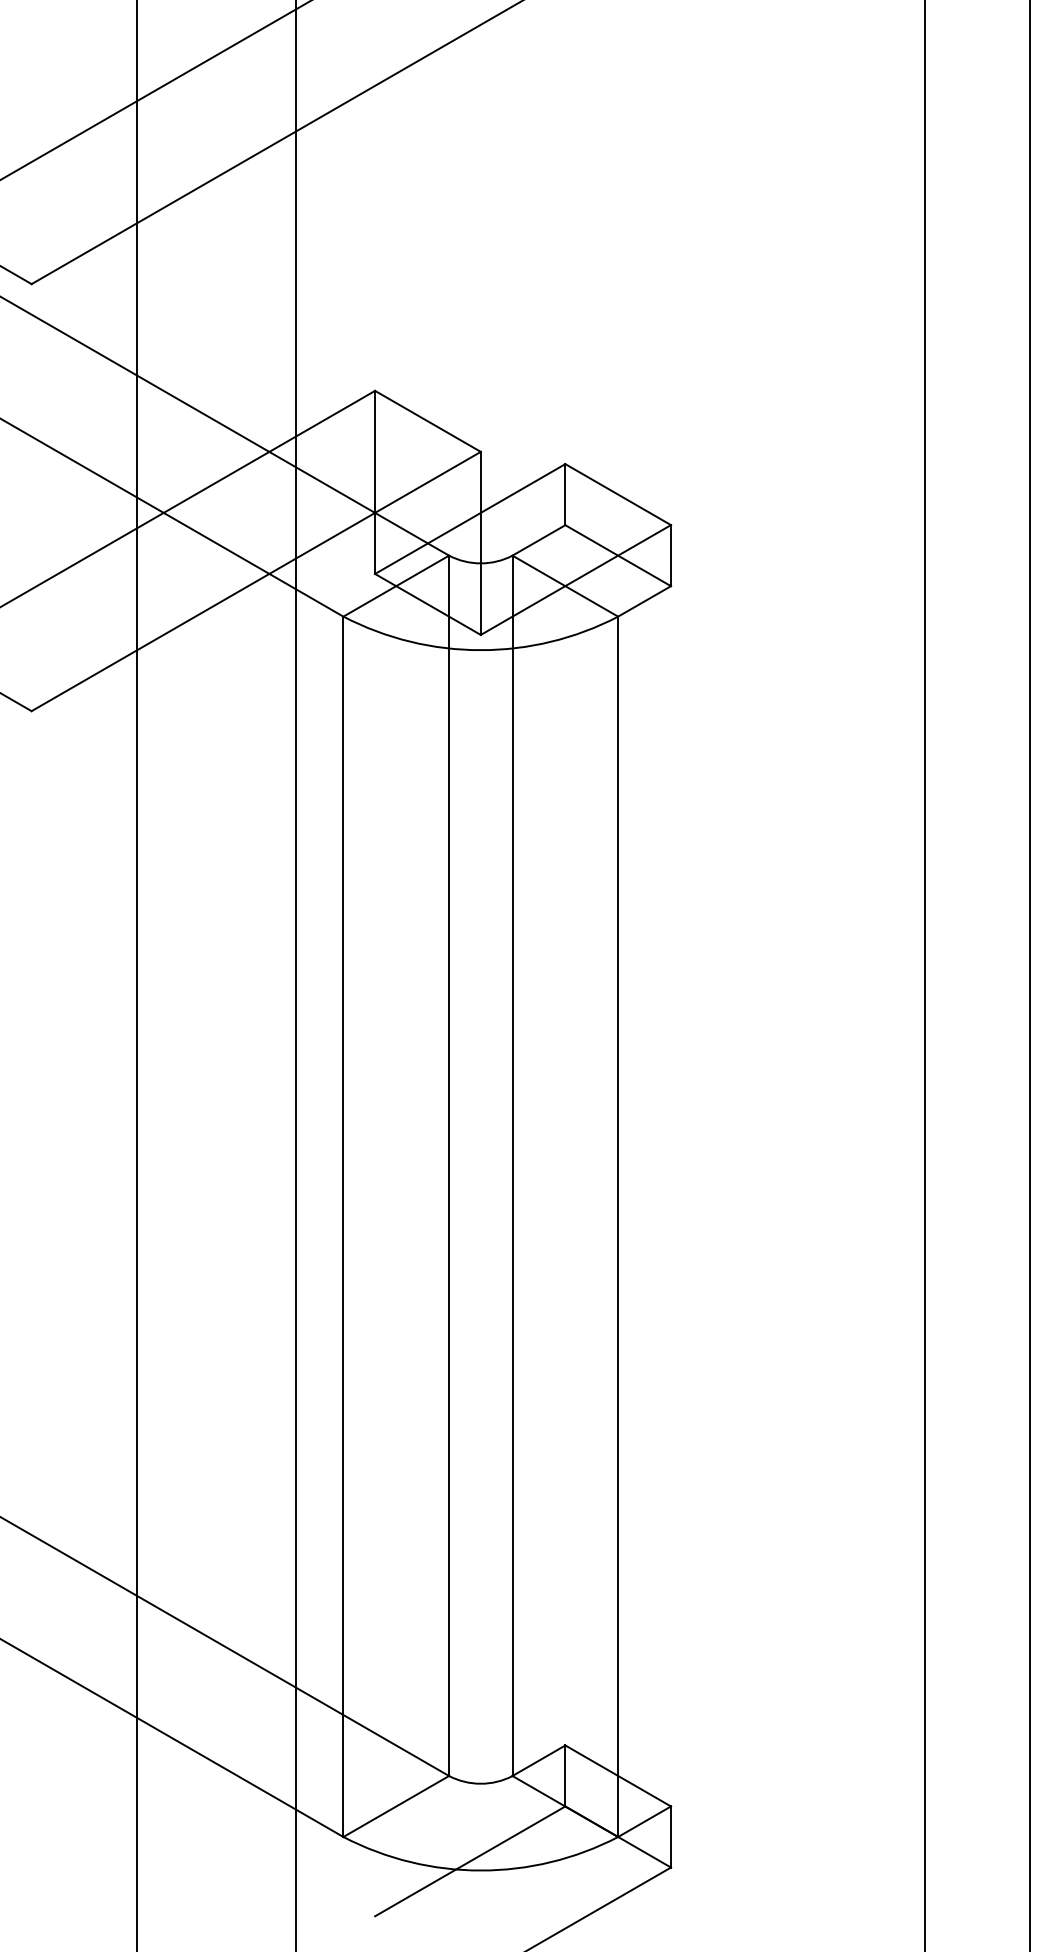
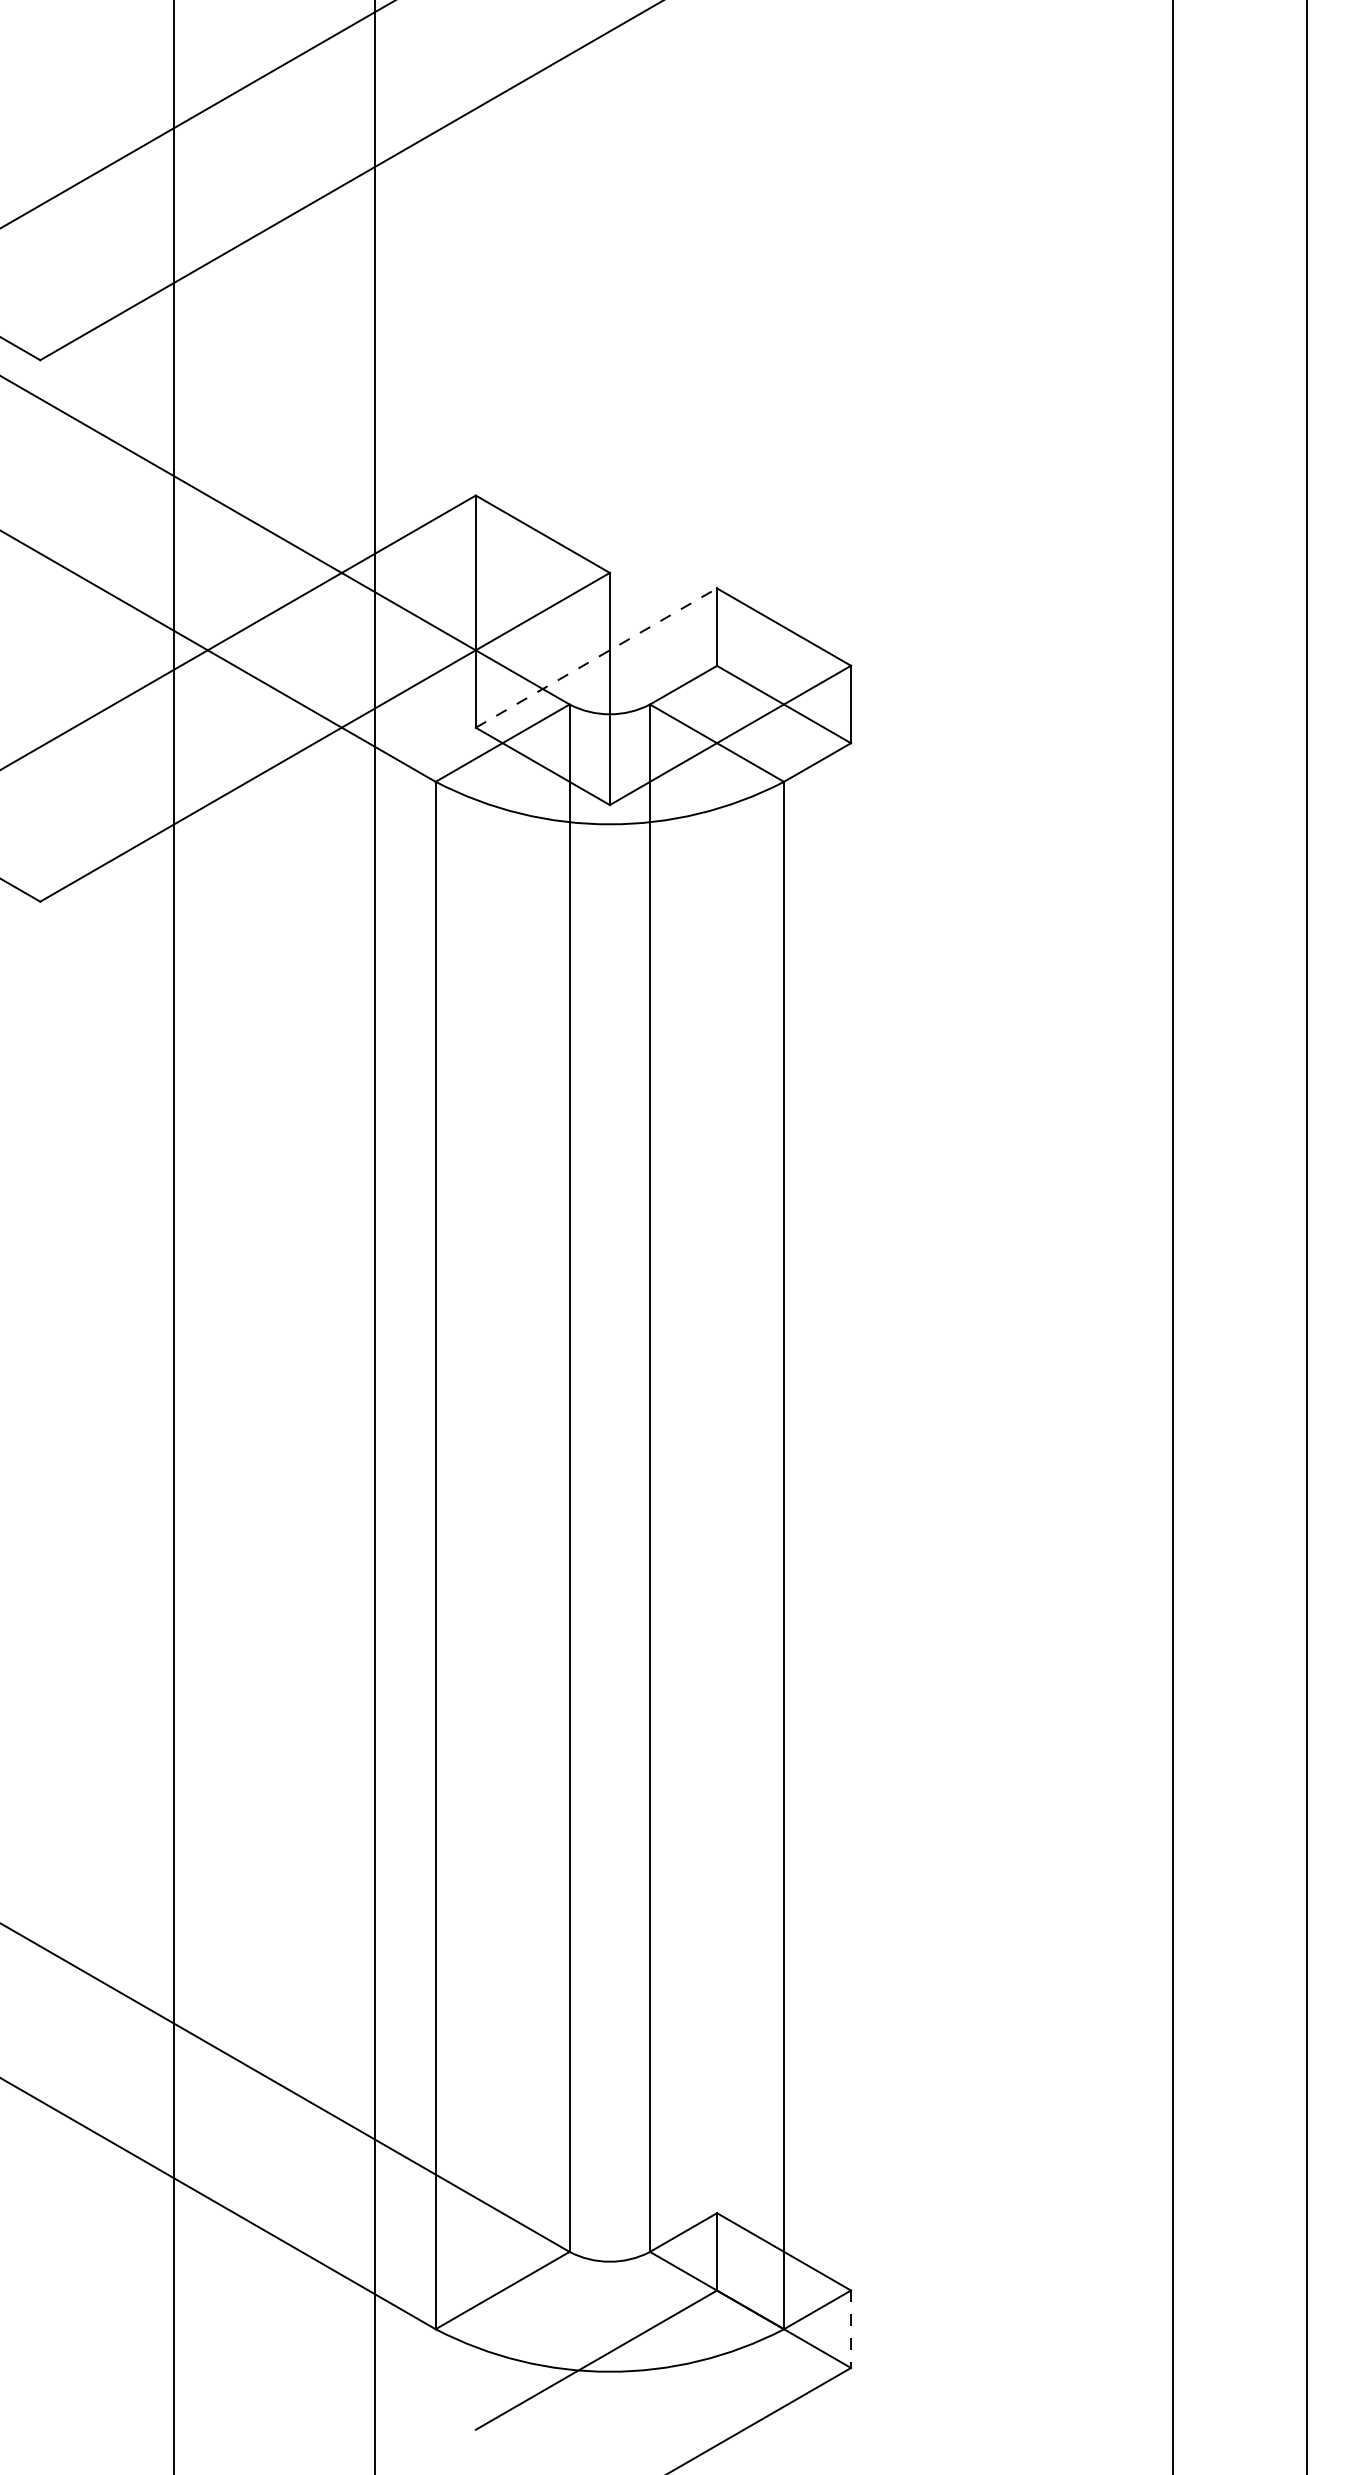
line: (470, 519) -> (596, 658), solid -> dashed
line: (671, 1837) -> (851, 2329), solid -> dashed

